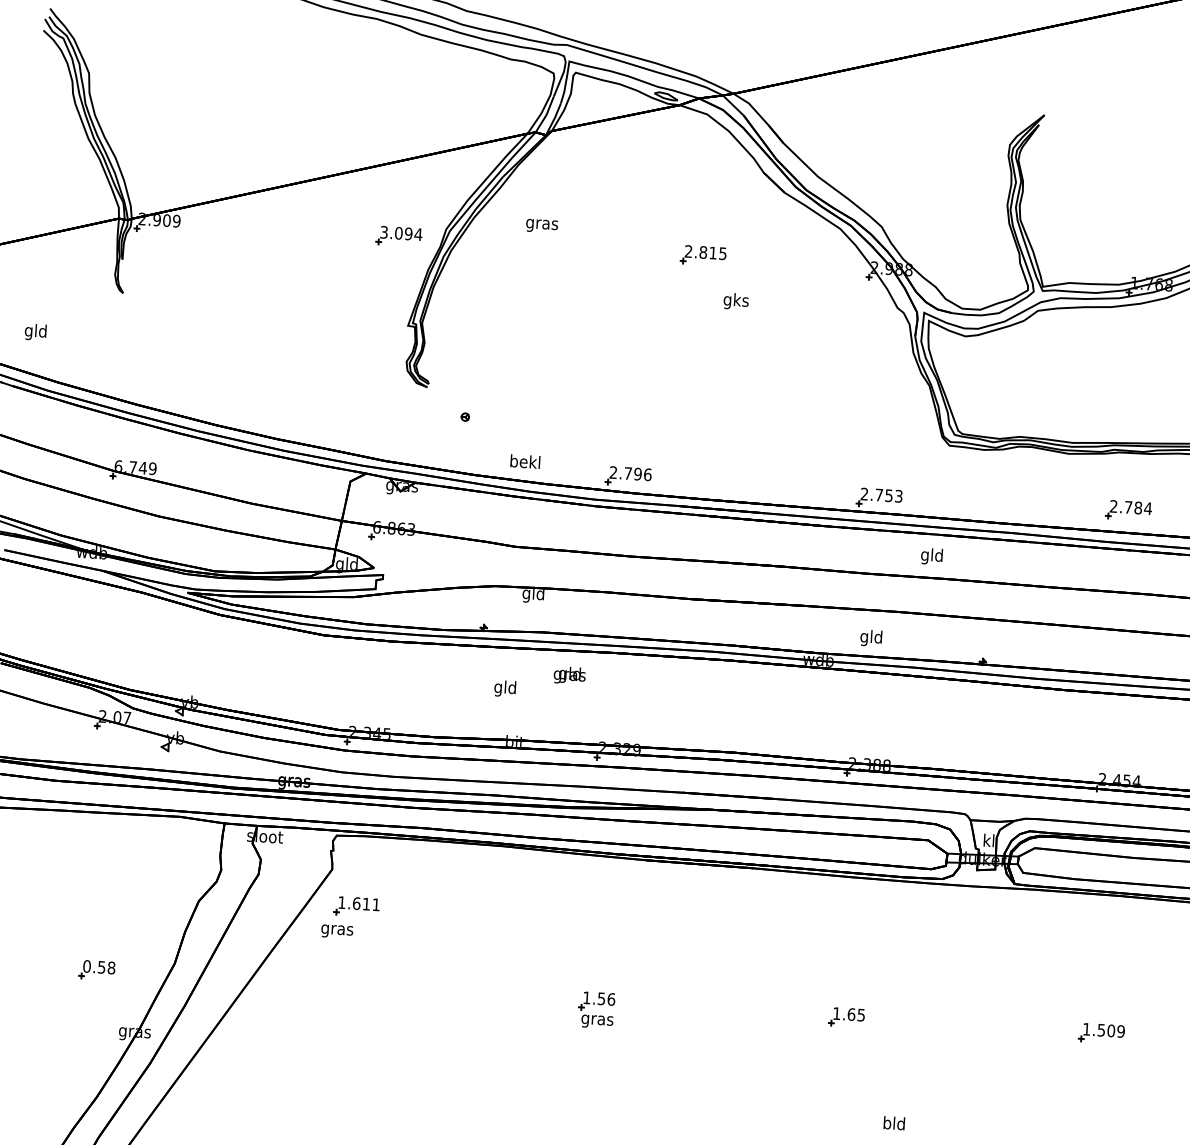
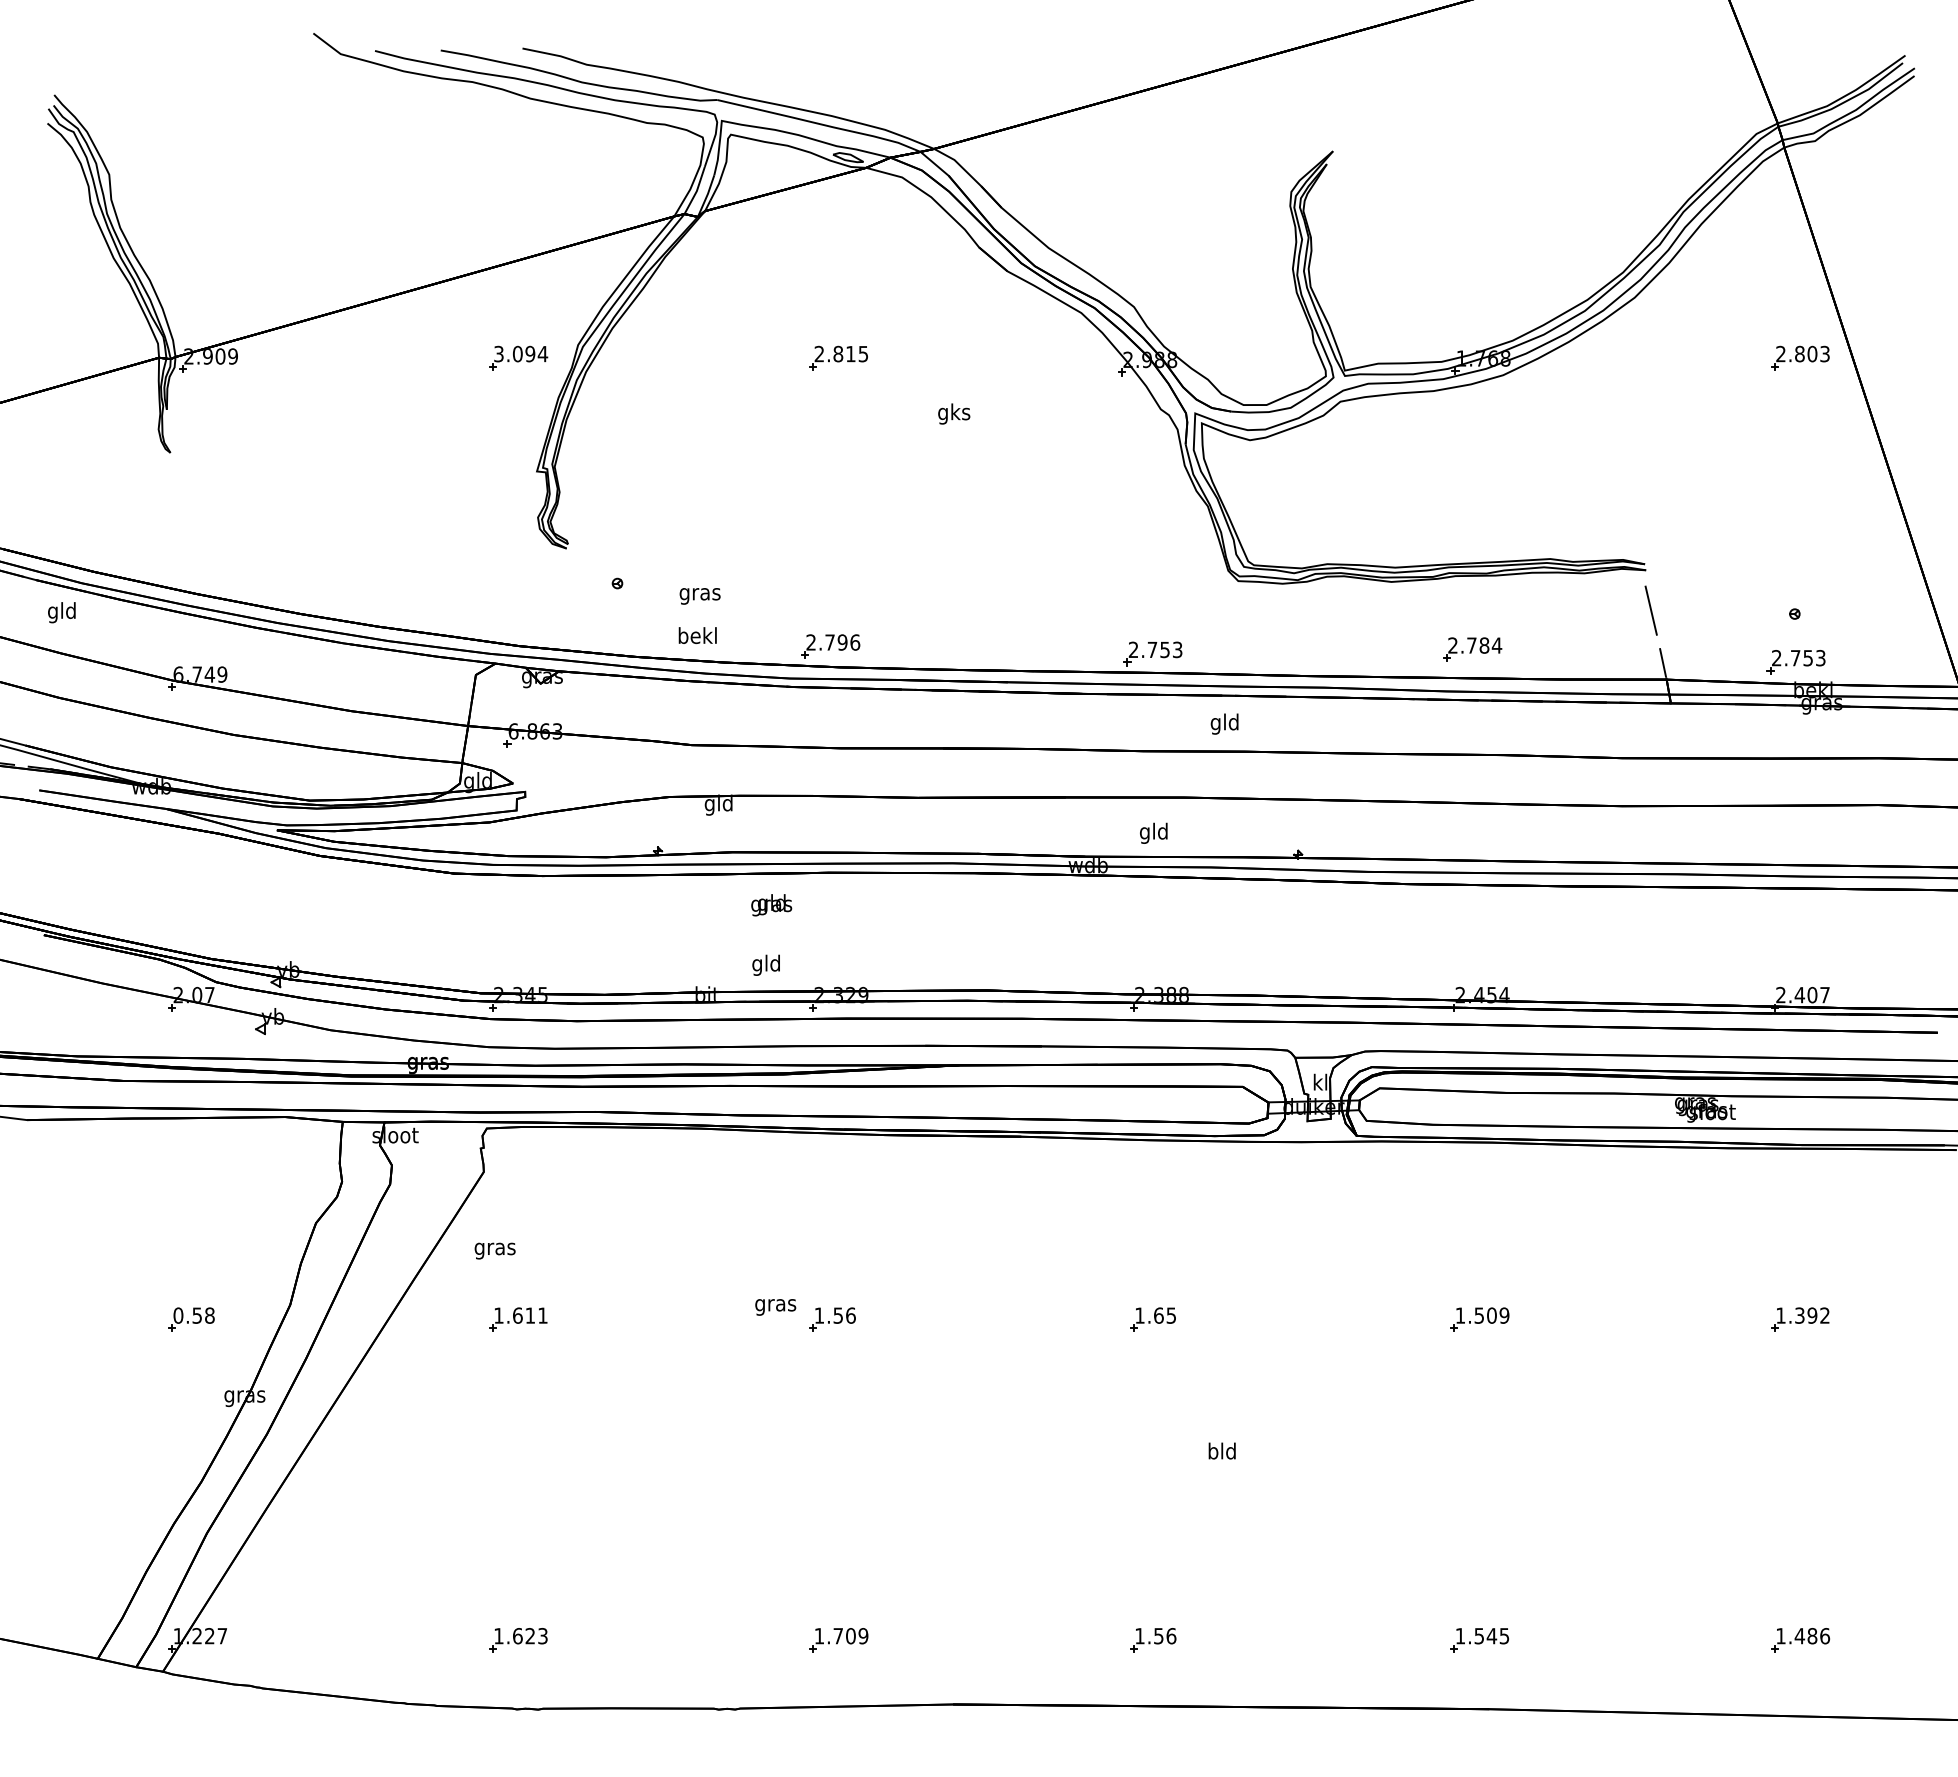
text: (541, 226) -> (699, 596), moved
part: (703, 255) -> (838, 357), moved
text: (35, 332) -> (61, 612), moved
text: (504, 688) -> (765, 964), moved
part: (357, 906) -> (518, 1319), moved
text: (597, 1021) -> (775, 1307), moved

